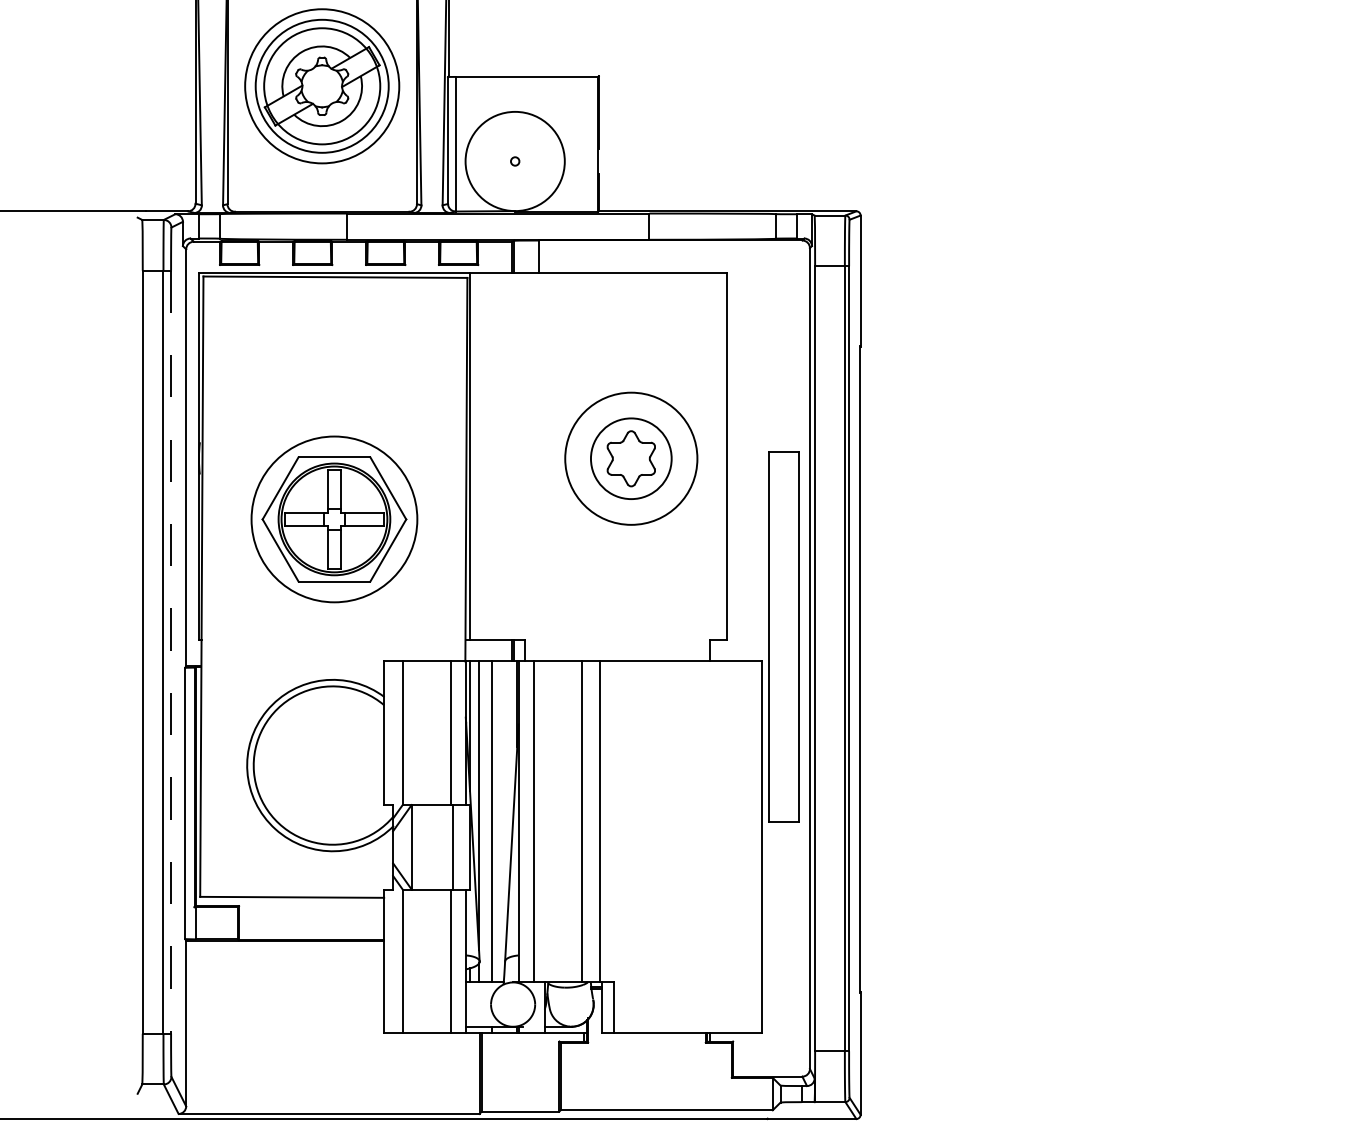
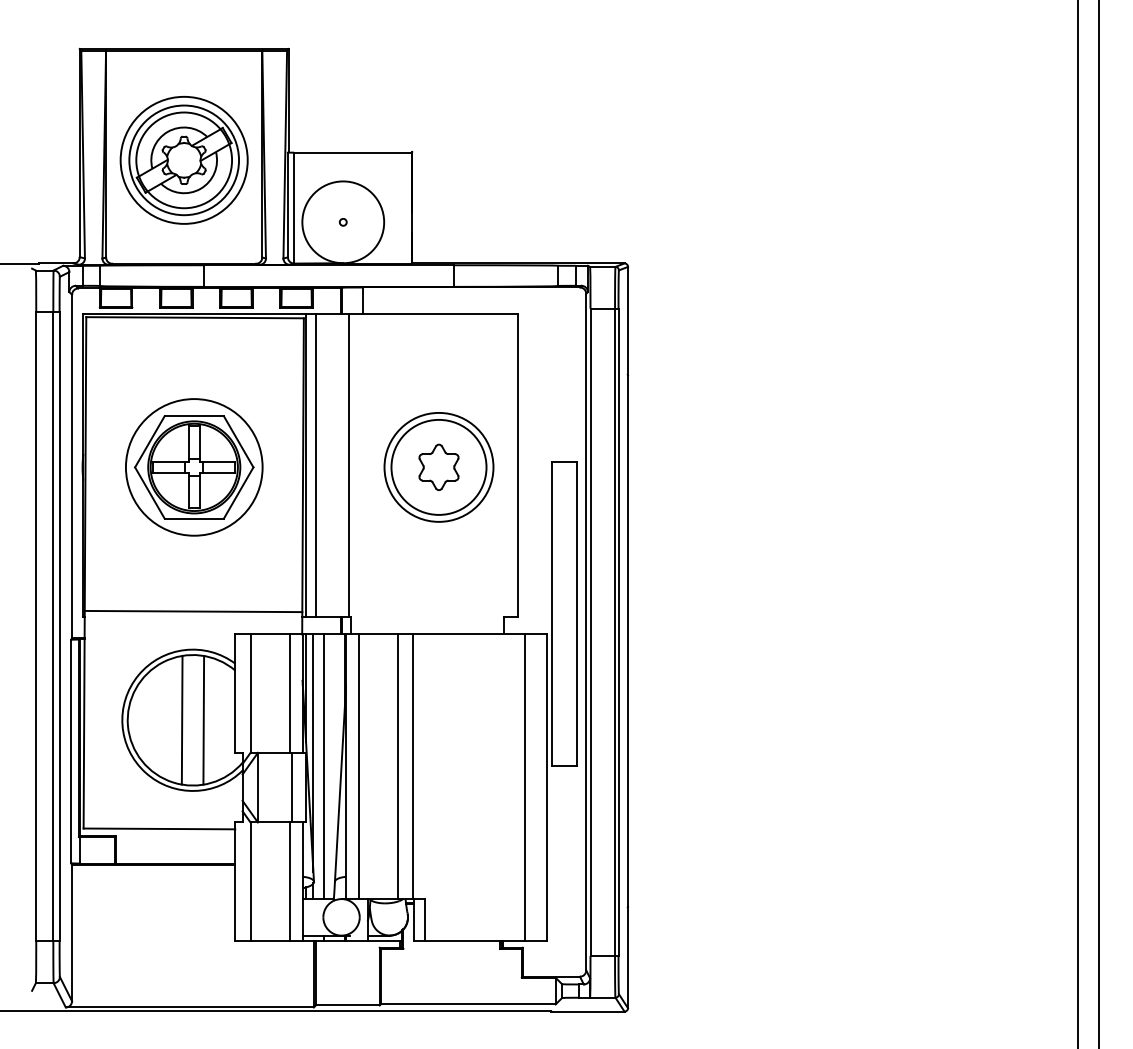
line: (482, 456) -> (316, 465), added
line: (521, 456) -> (348, 465), added
circle: (630, 457) -> (438, 466), size x1.43
part: (334, 519) -> (194, 467), moved
line: (333, 633) -> (193, 611), added
line: (170, 651) -> (59, 626), dashed -> solid
line: (318, 764) -> (181, 719), added
line: (345, 765) -> (203, 720), added
line: (736, 847) -> (525, 787), added

